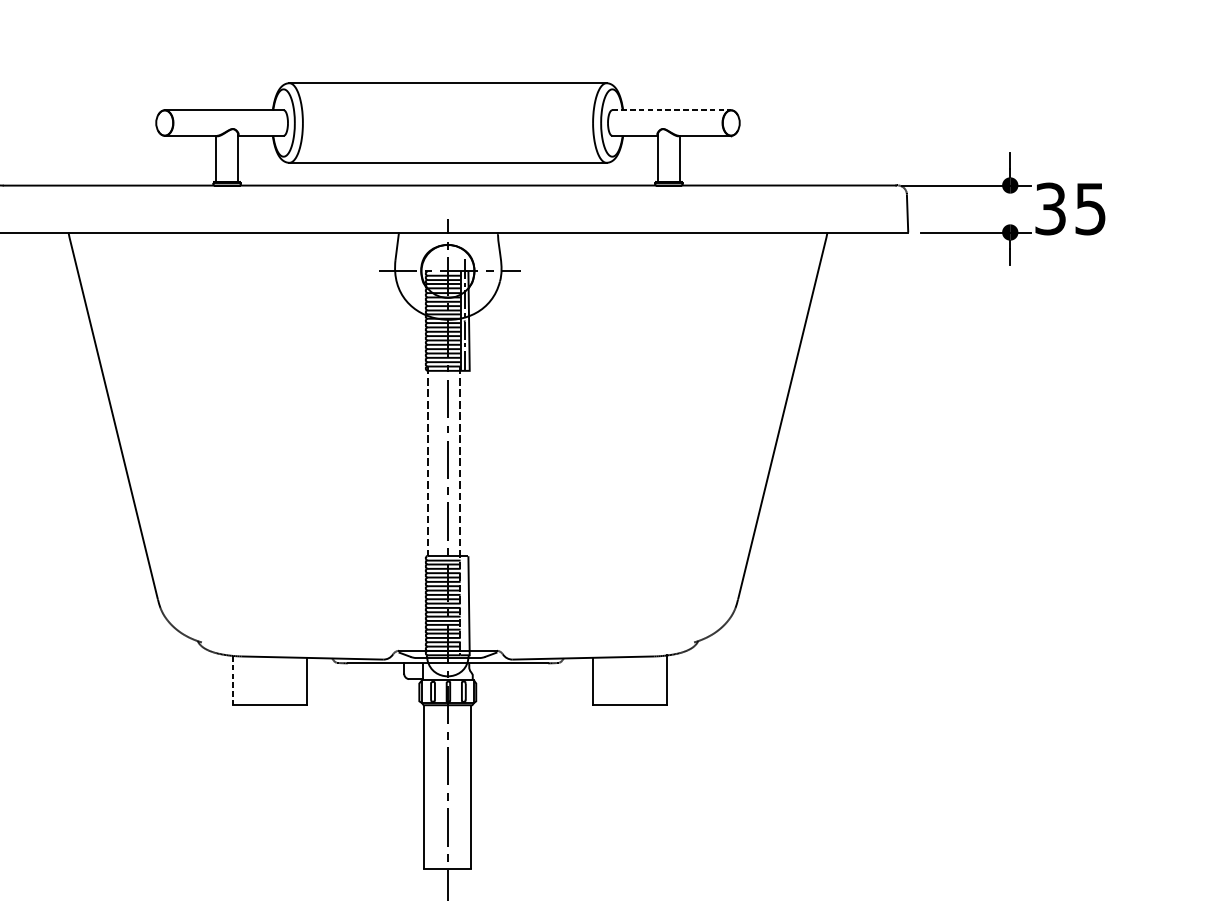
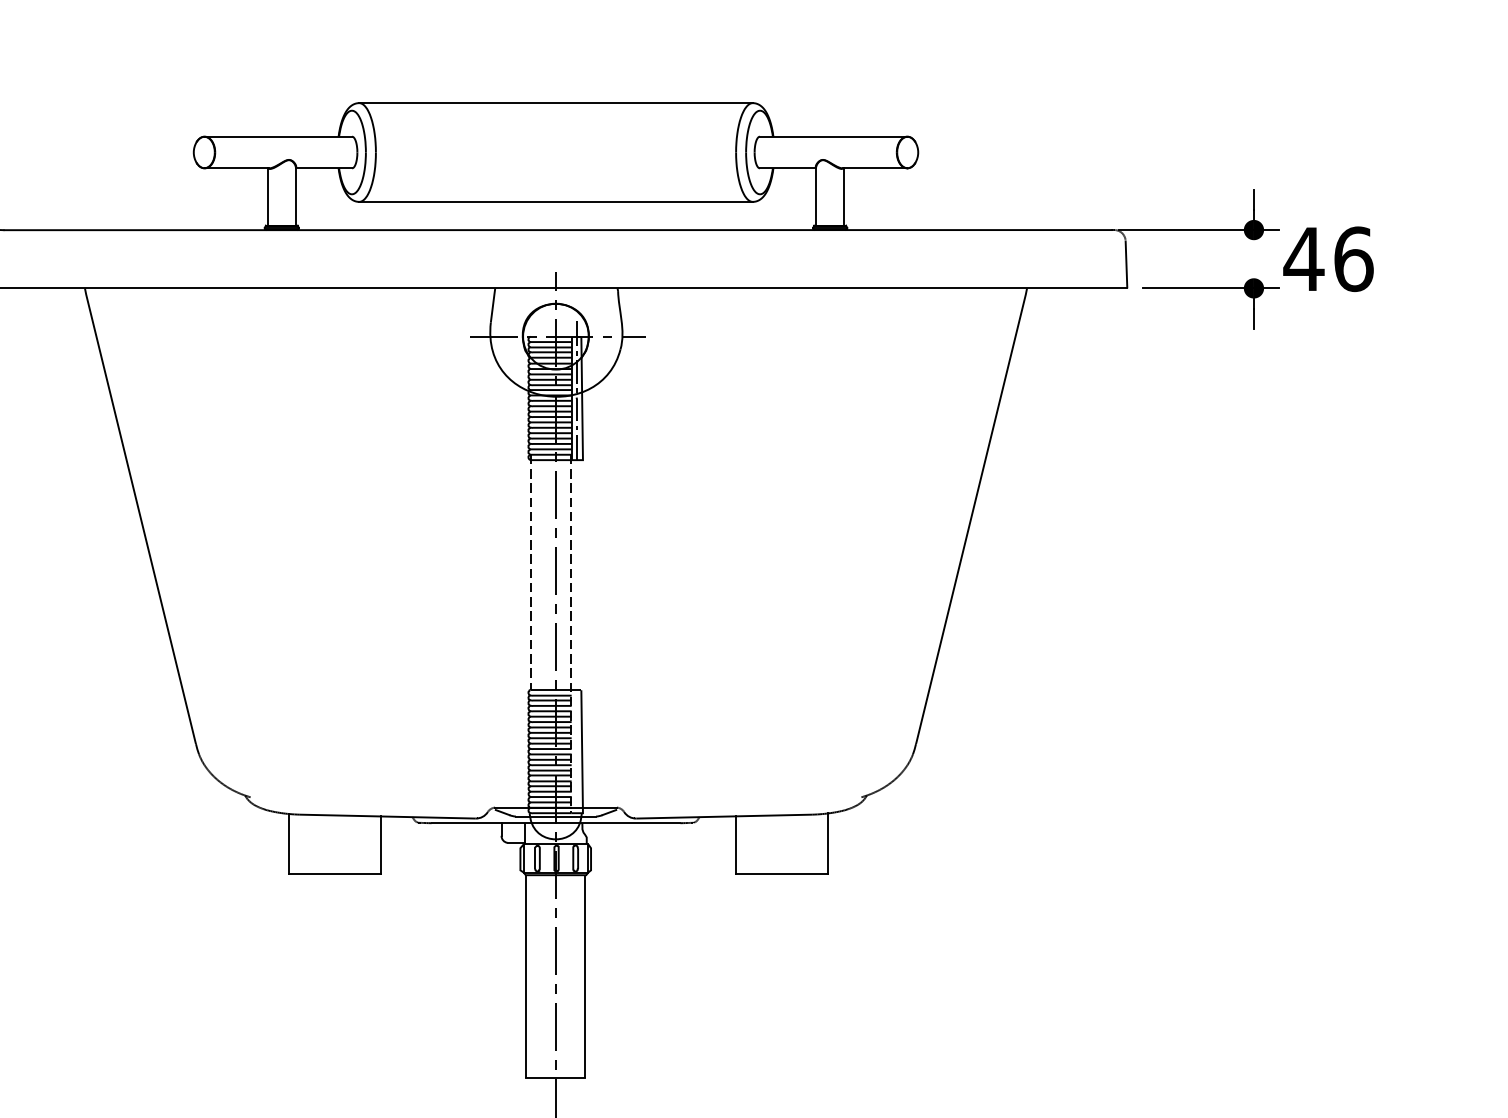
line: (671, 110) -> (833, 136), dashed -> solid
text: (1070, 209) -> (1328, 259), 35 -> 46
line: (232, 680) -> (288, 844), dashed -> solid

